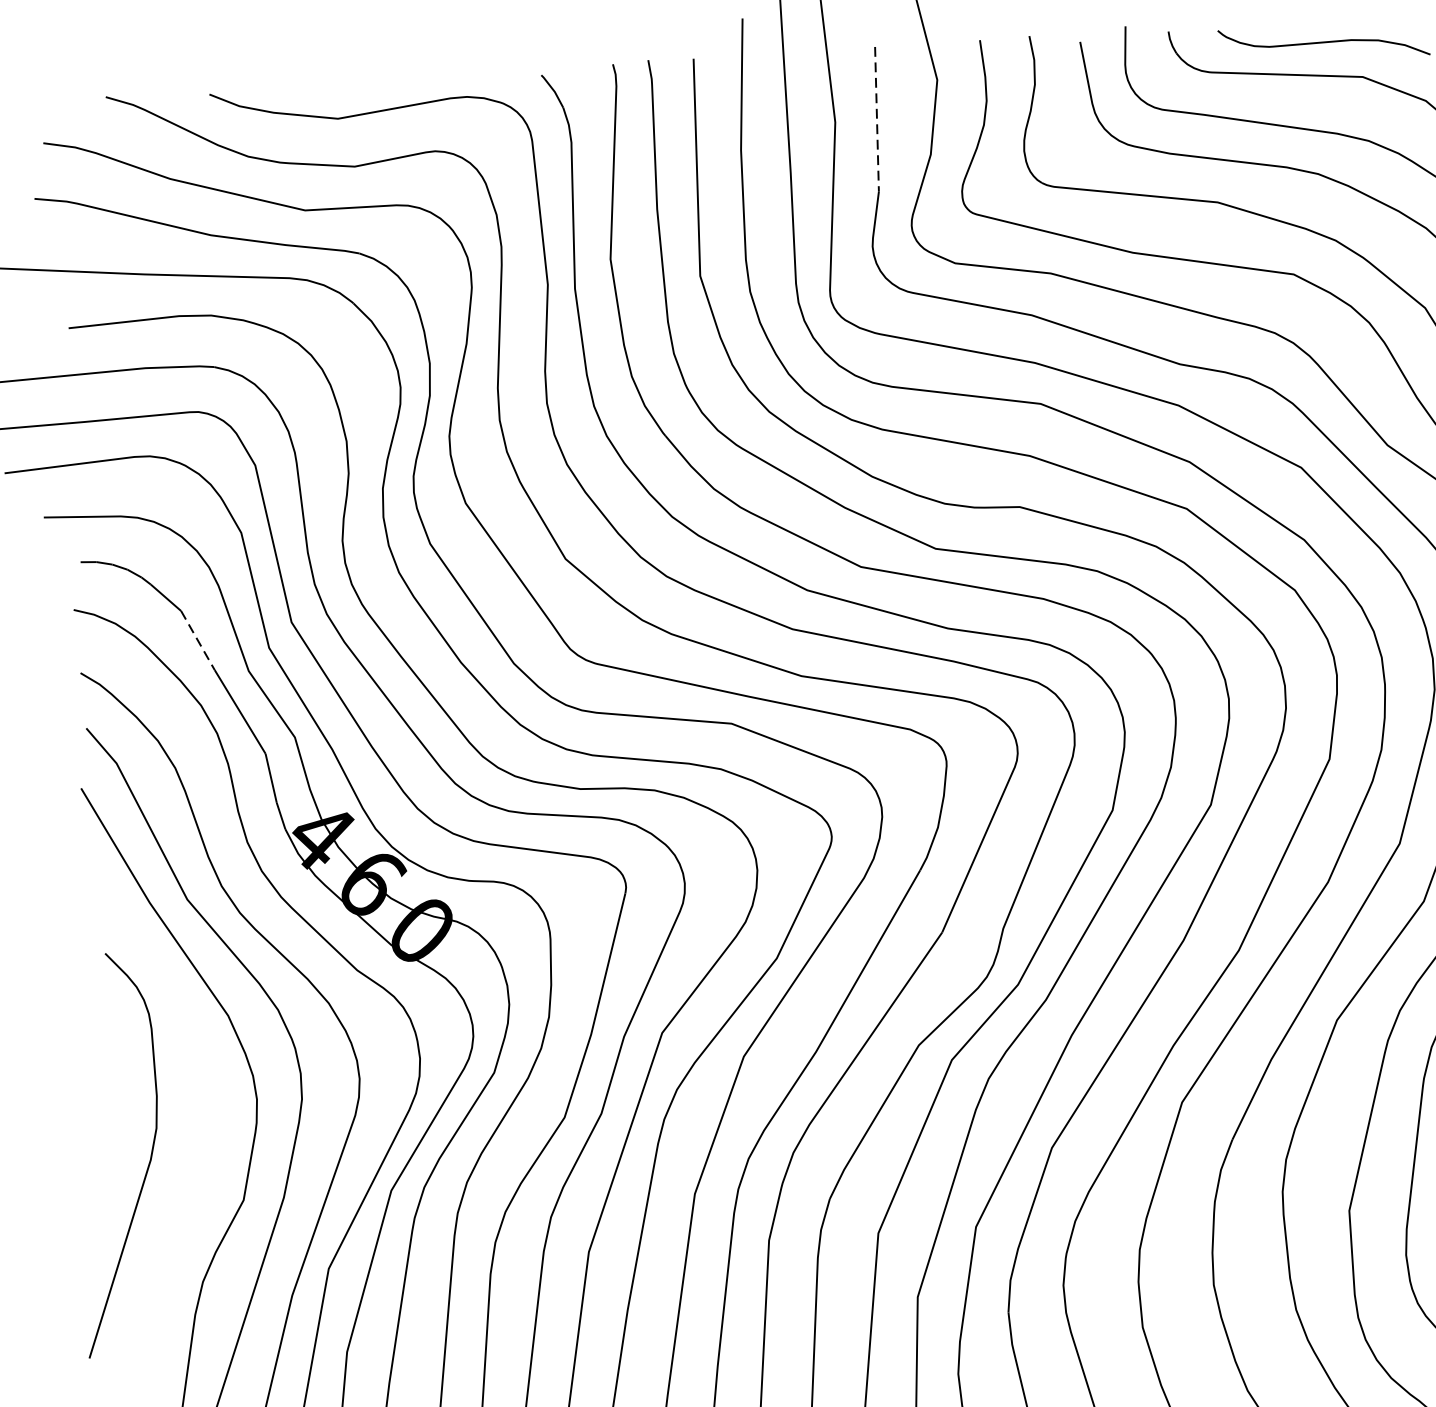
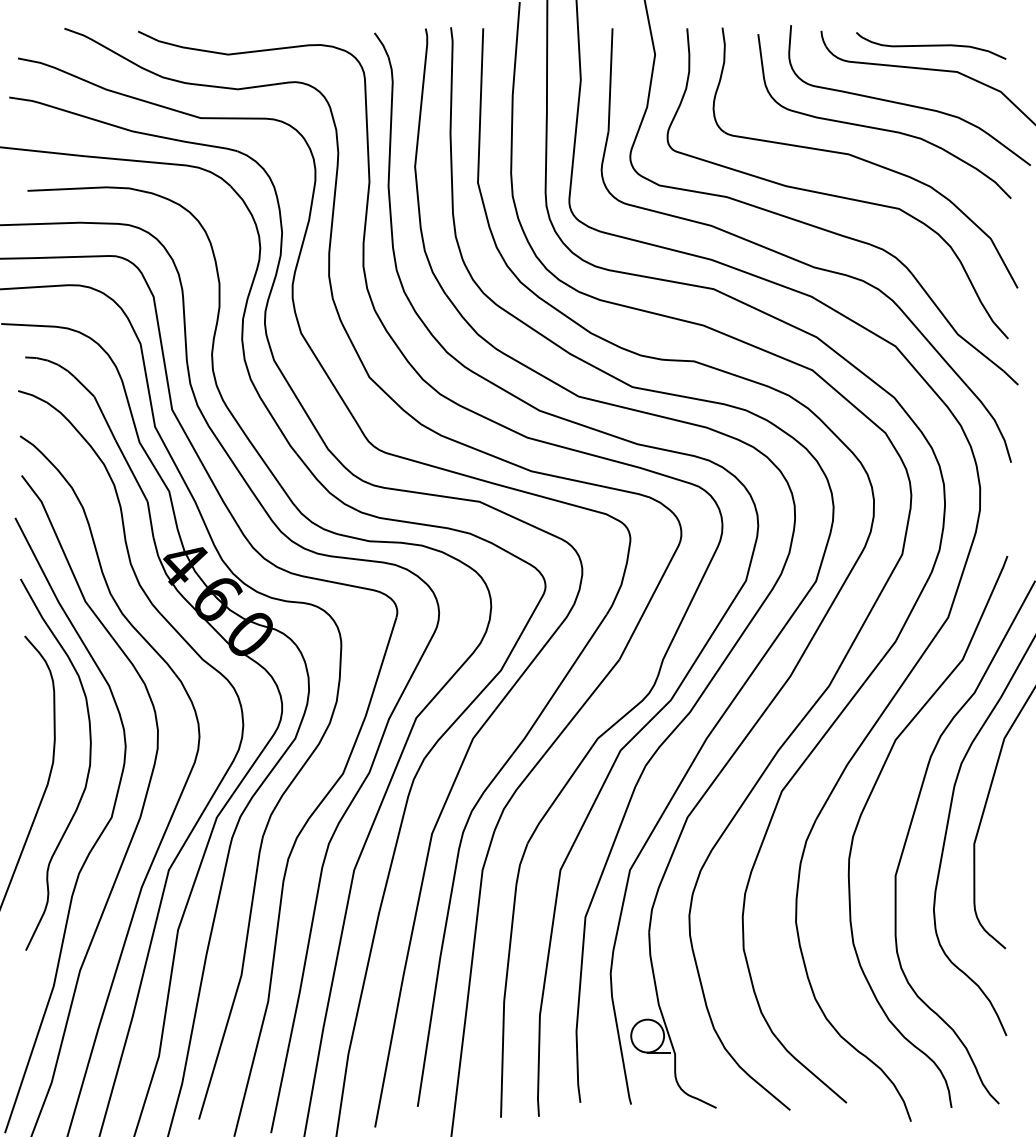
line: (876, 120) -> (610, 80), dashed -> solid
line: (198, 640) -> (105, 418), dashed -> solid
curve: (205, 1139) -> (87, 772), added

